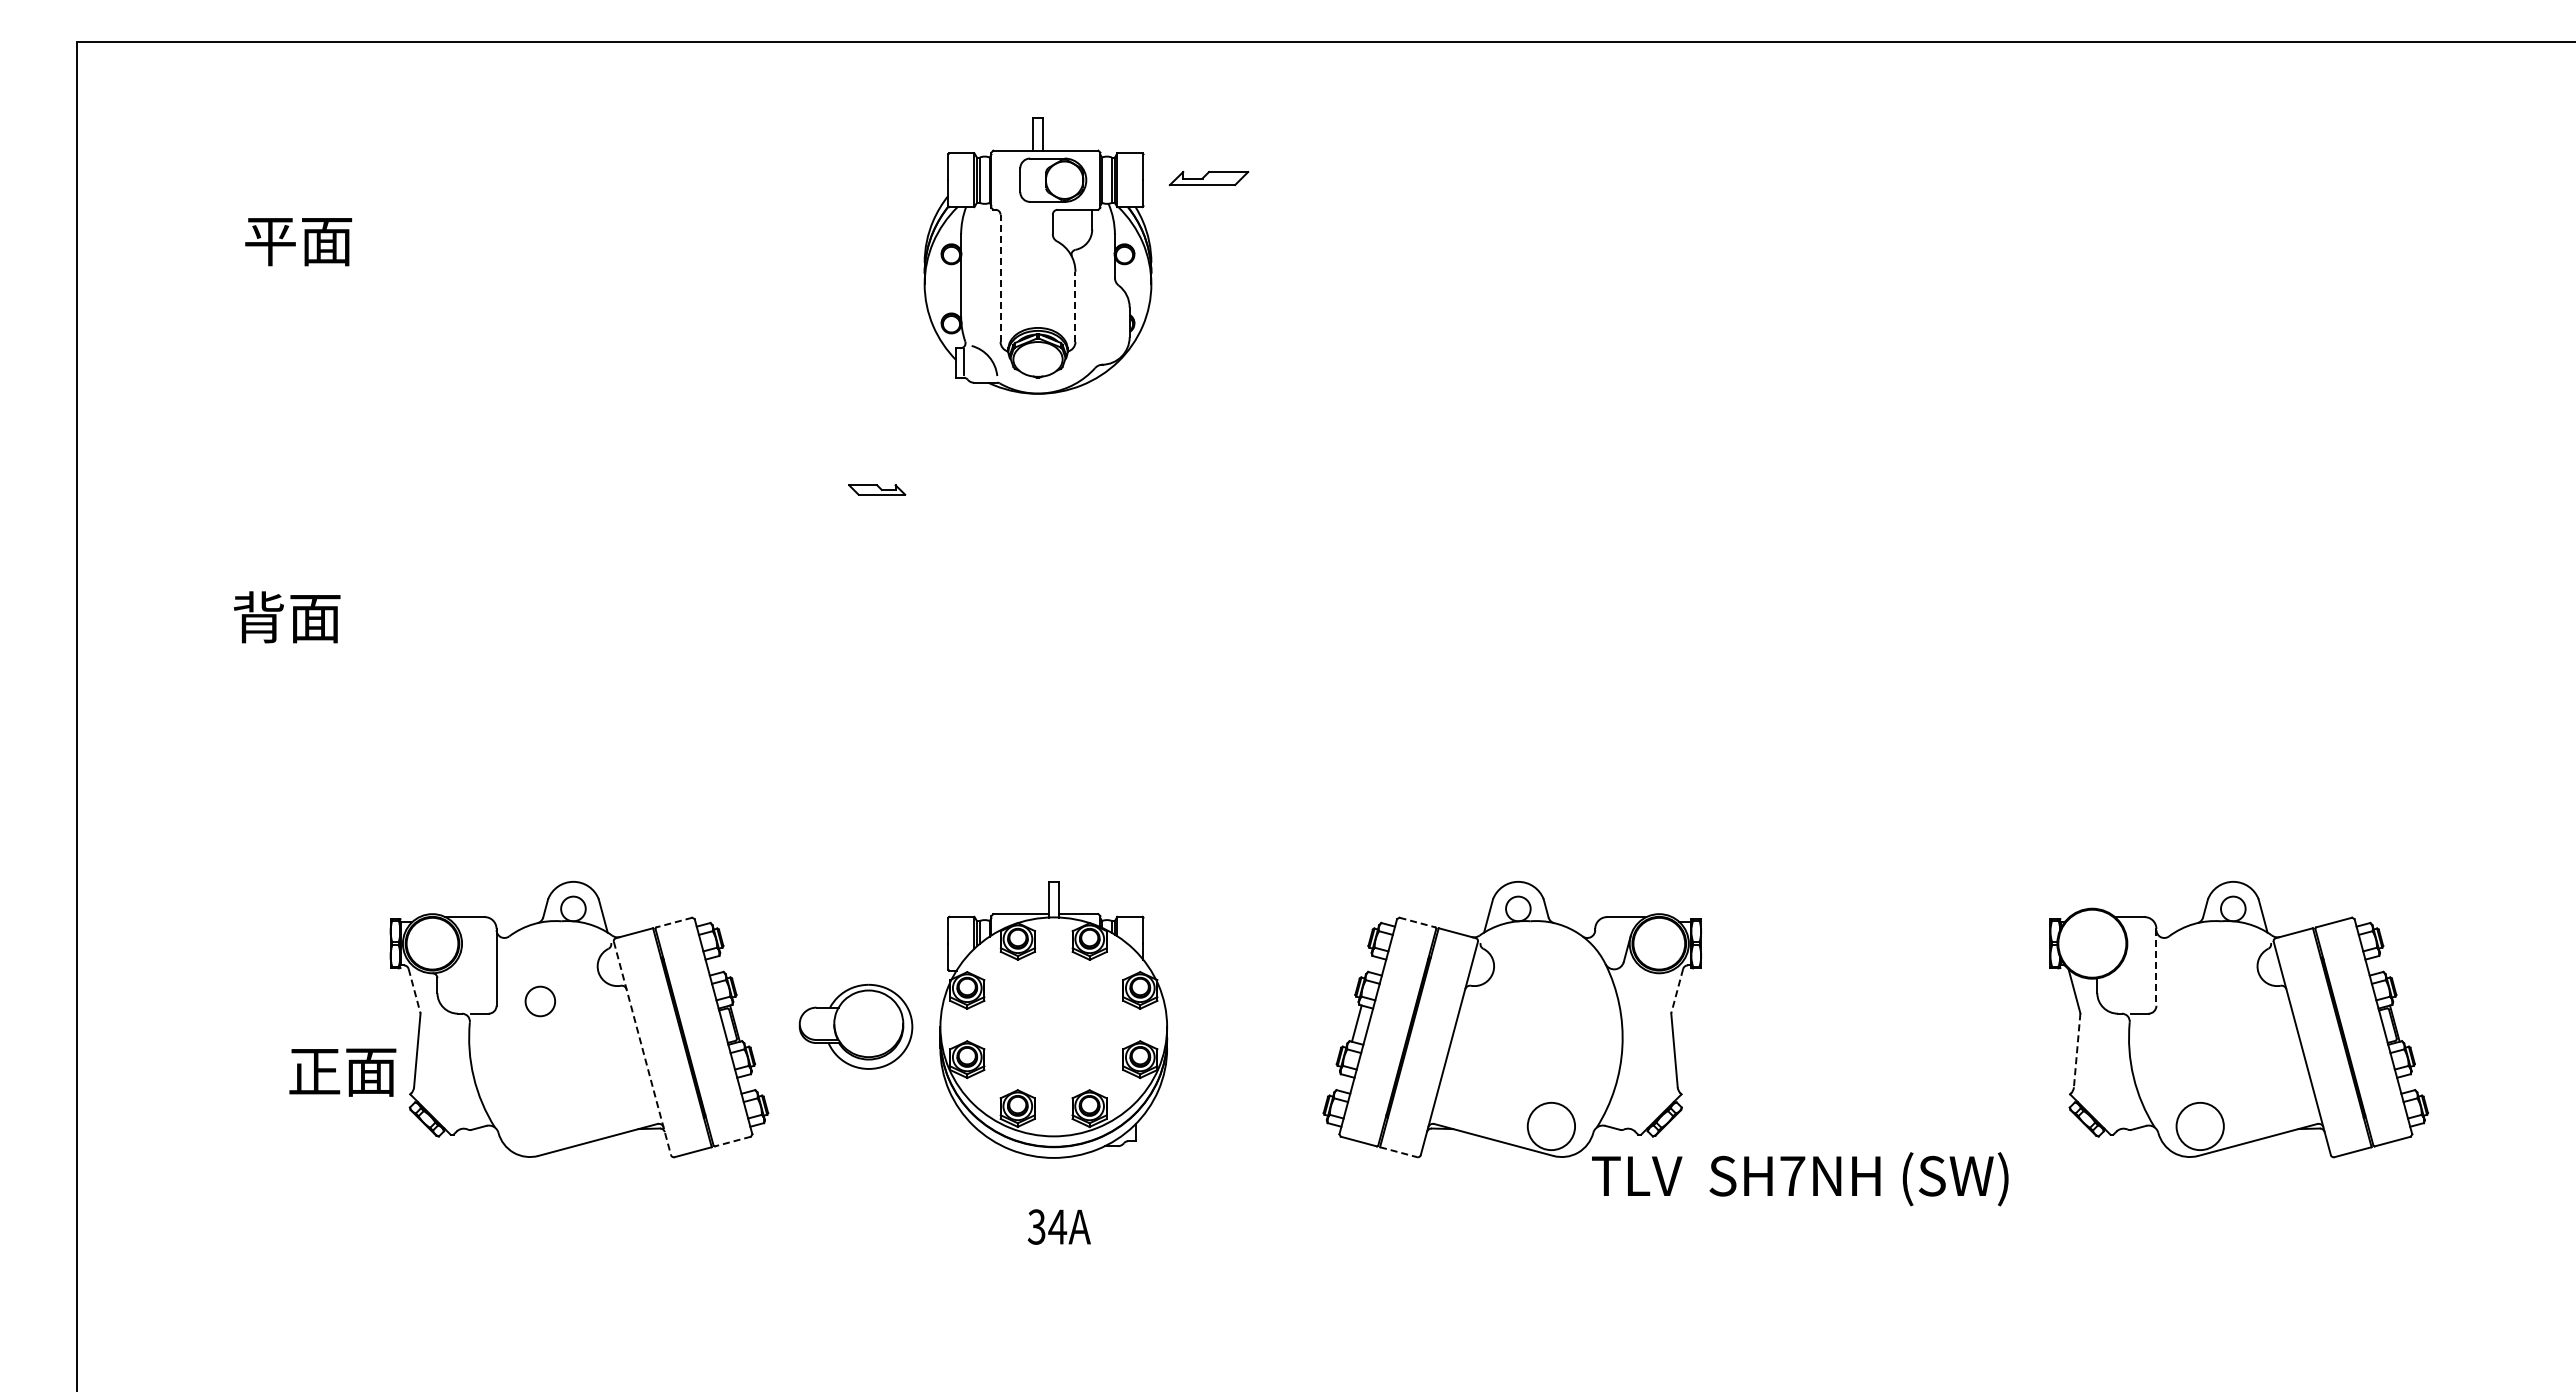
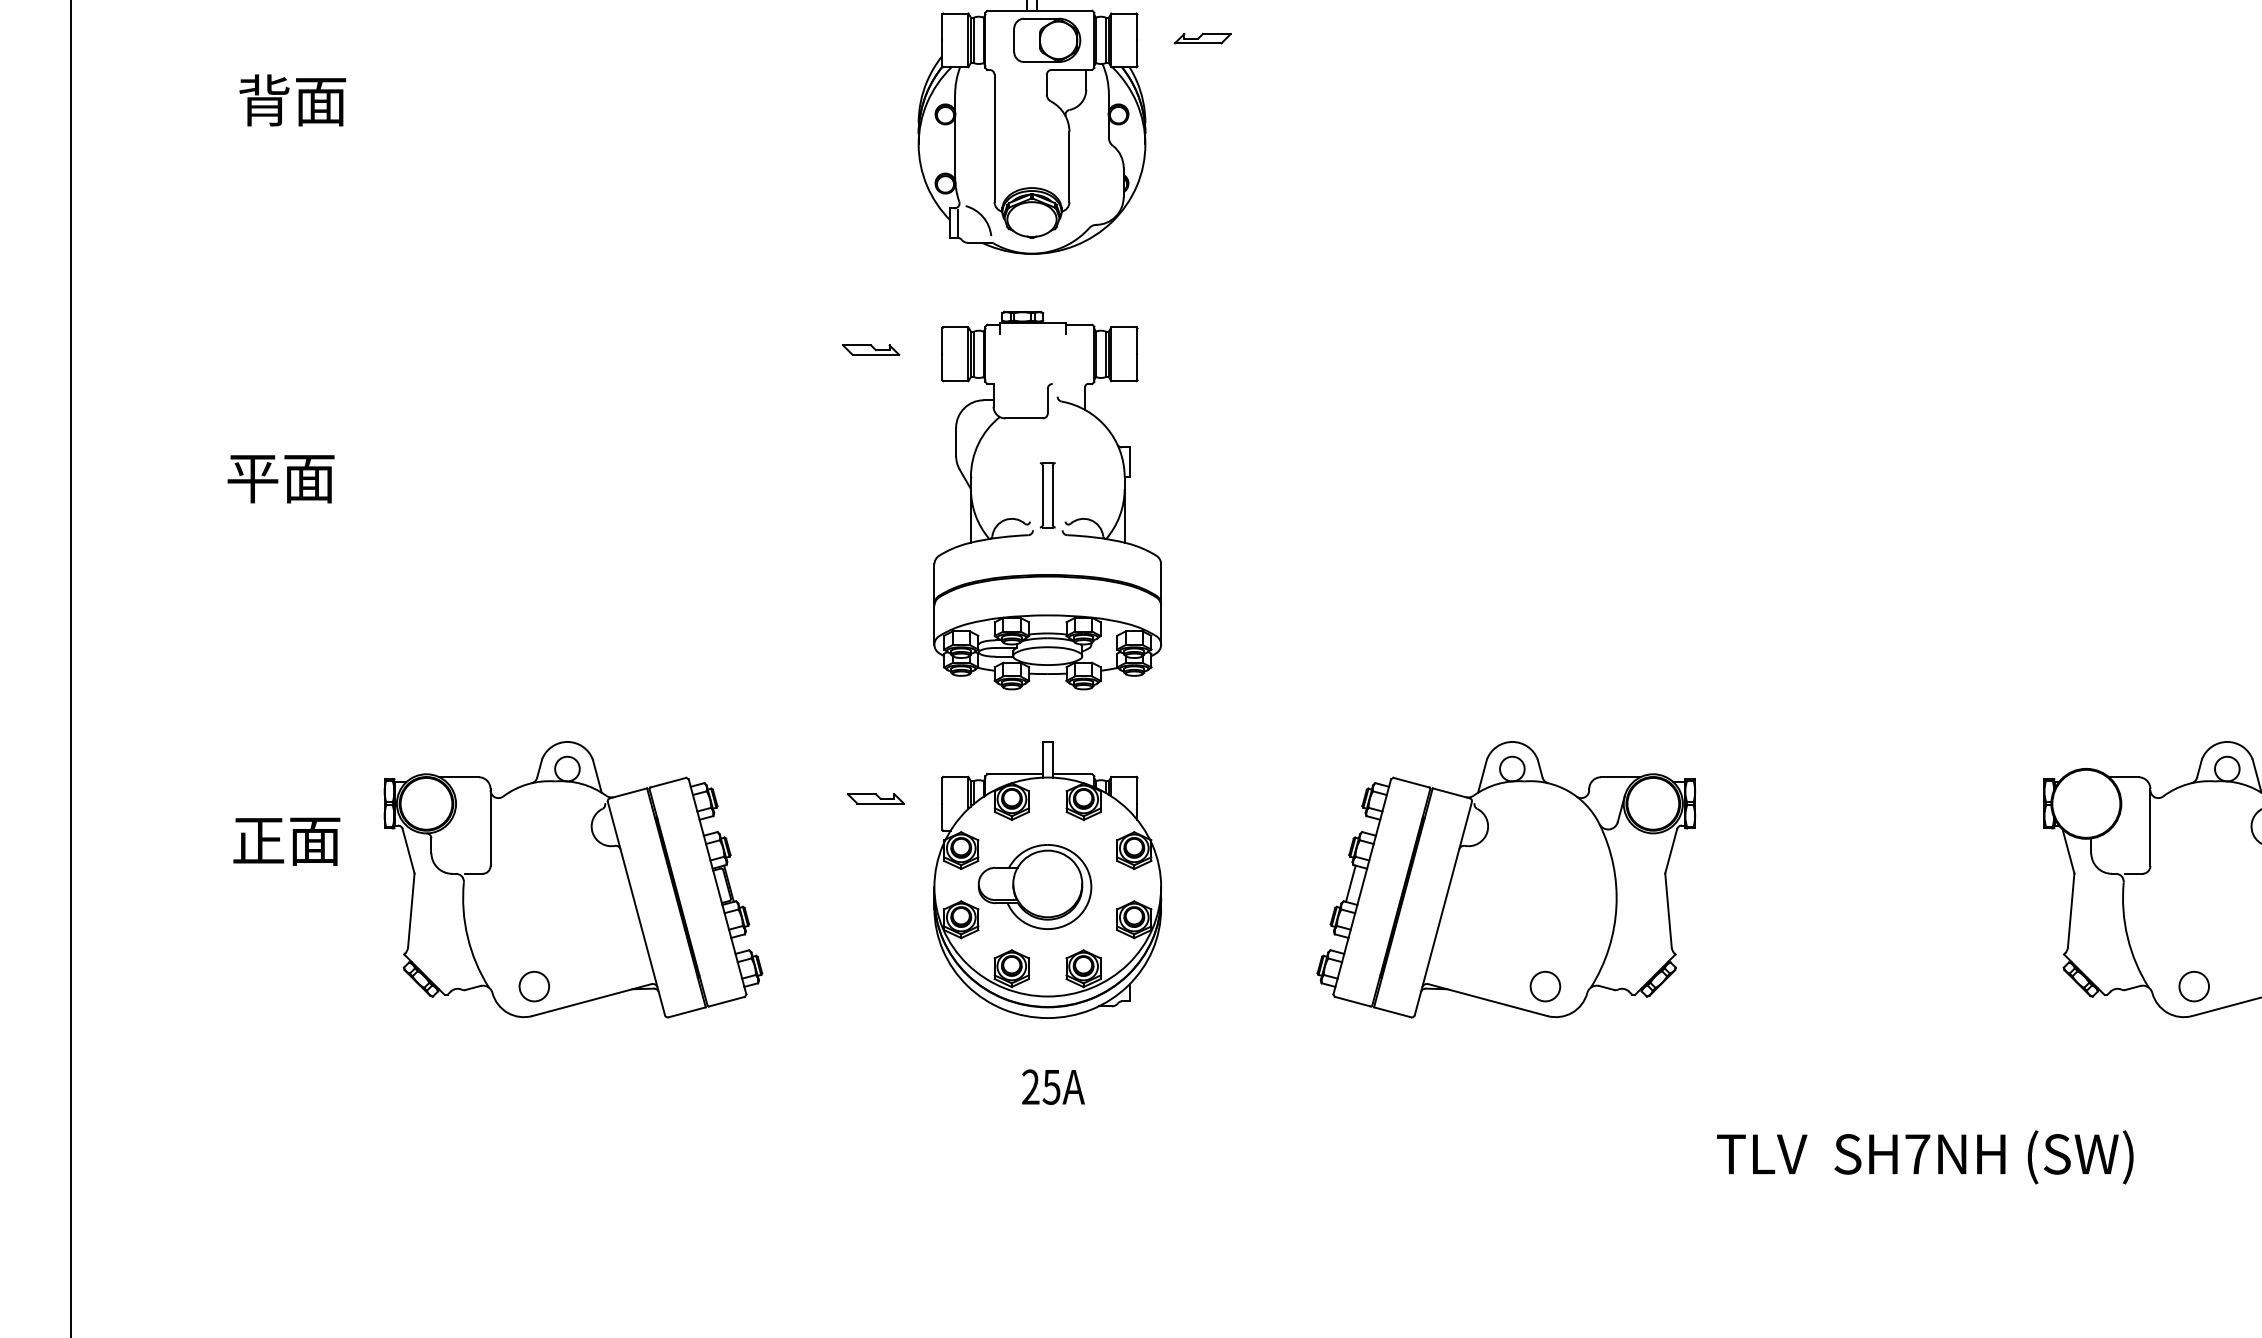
part: (1208, 178) -> (1202, 38), size x0.71
text: (270, 240) -> (264, 100), 平面 -> 背面
line: (1000, 278) -> (994, 138), dashed -> solid
line: (1075, 306) -> (1069, 166), dashed -> solid
text: (258, 617) -> (252, 477), 背面 -> 平面
part: (1053, 640) -> (1047, 500), added
line: (674, 922) -> (668, 782), dashed -> solid
line: (1417, 922) -> (1411, 782), dashed -> solid
part: (881, 938) -> (875, 798), added
line: (2156, 967) -> (2150, 827), dashed -> solid
line: (414, 991) -> (408, 851), dashed -> solid
line: (1677, 991) -> (1671, 851), dashed -> solid
circle: (539, 1001) -> (533, 986), moved
part: (855, 1026) -> (1034, 886), moved
line: (642, 1048) -> (636, 908), dashed -> solid
line: (2077, 1050) -> (2071, 910), dashed -> solid
text: (342, 1072) -> (286, 841), moved
circle: (1551, 1126) -> (1545, 986), size x0.62
circle: (2200, 1126) -> (2194, 986), size x0.62
line: (732, 1141) -> (726, 1001), dashed -> solid
line: (1399, 1152) -> (1393, 1012), dashed -> solid
text: (1800, 1179) -> (1925, 1157), moved
text: (1047, 1226) -> (1041, 1086), 34A -> 25A

